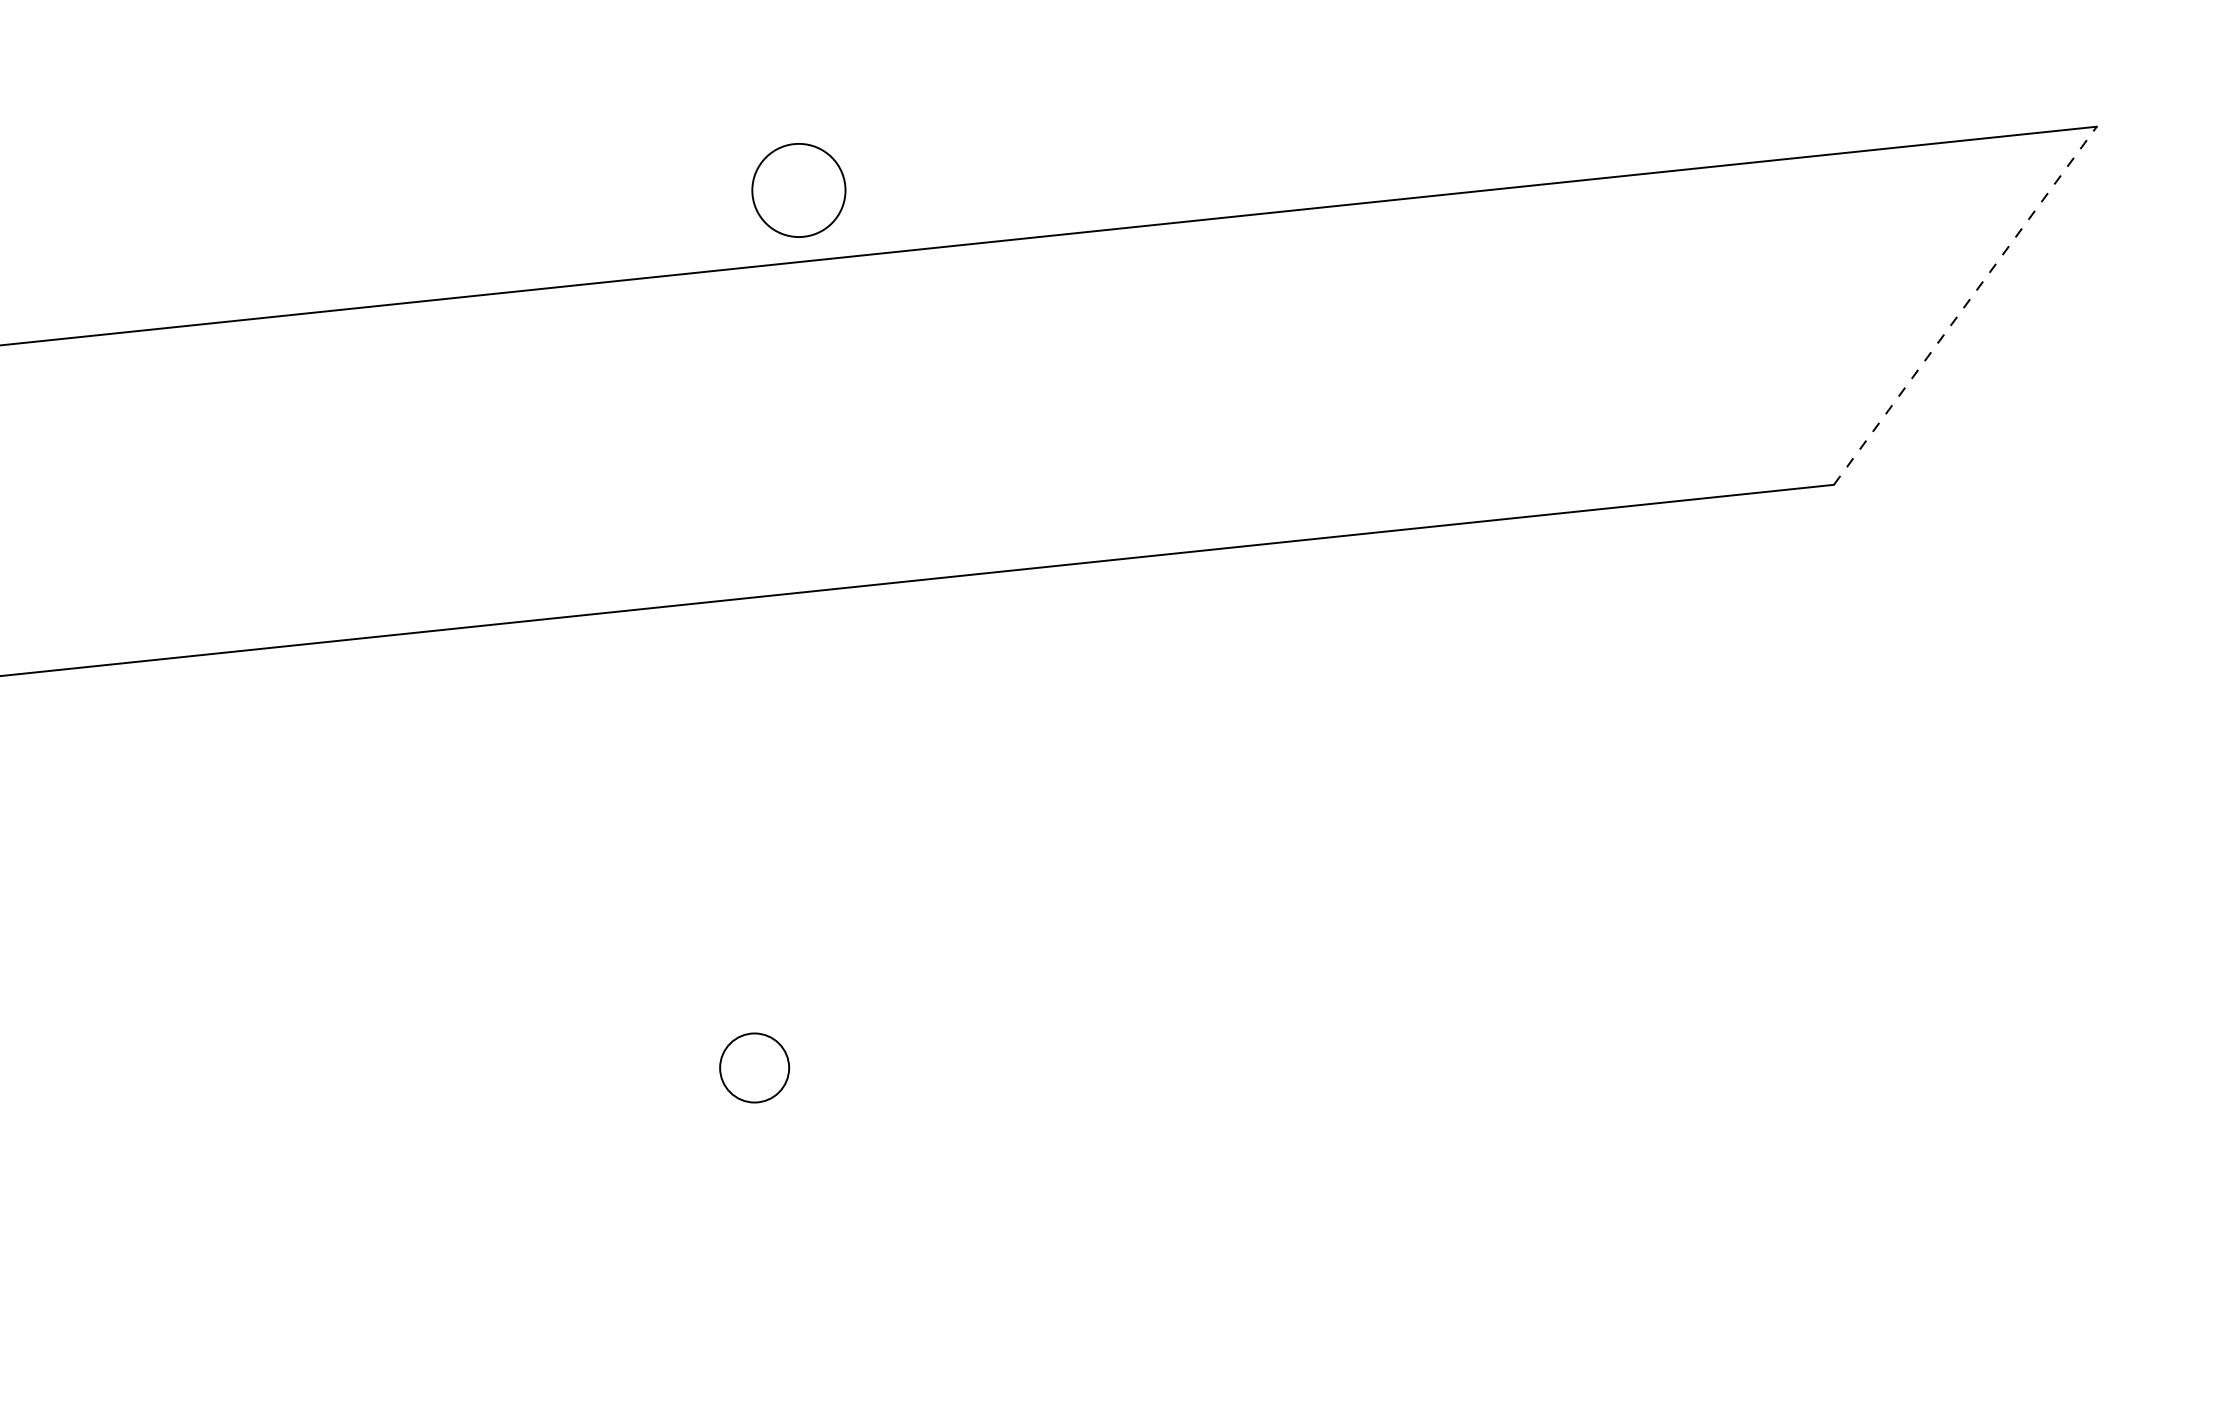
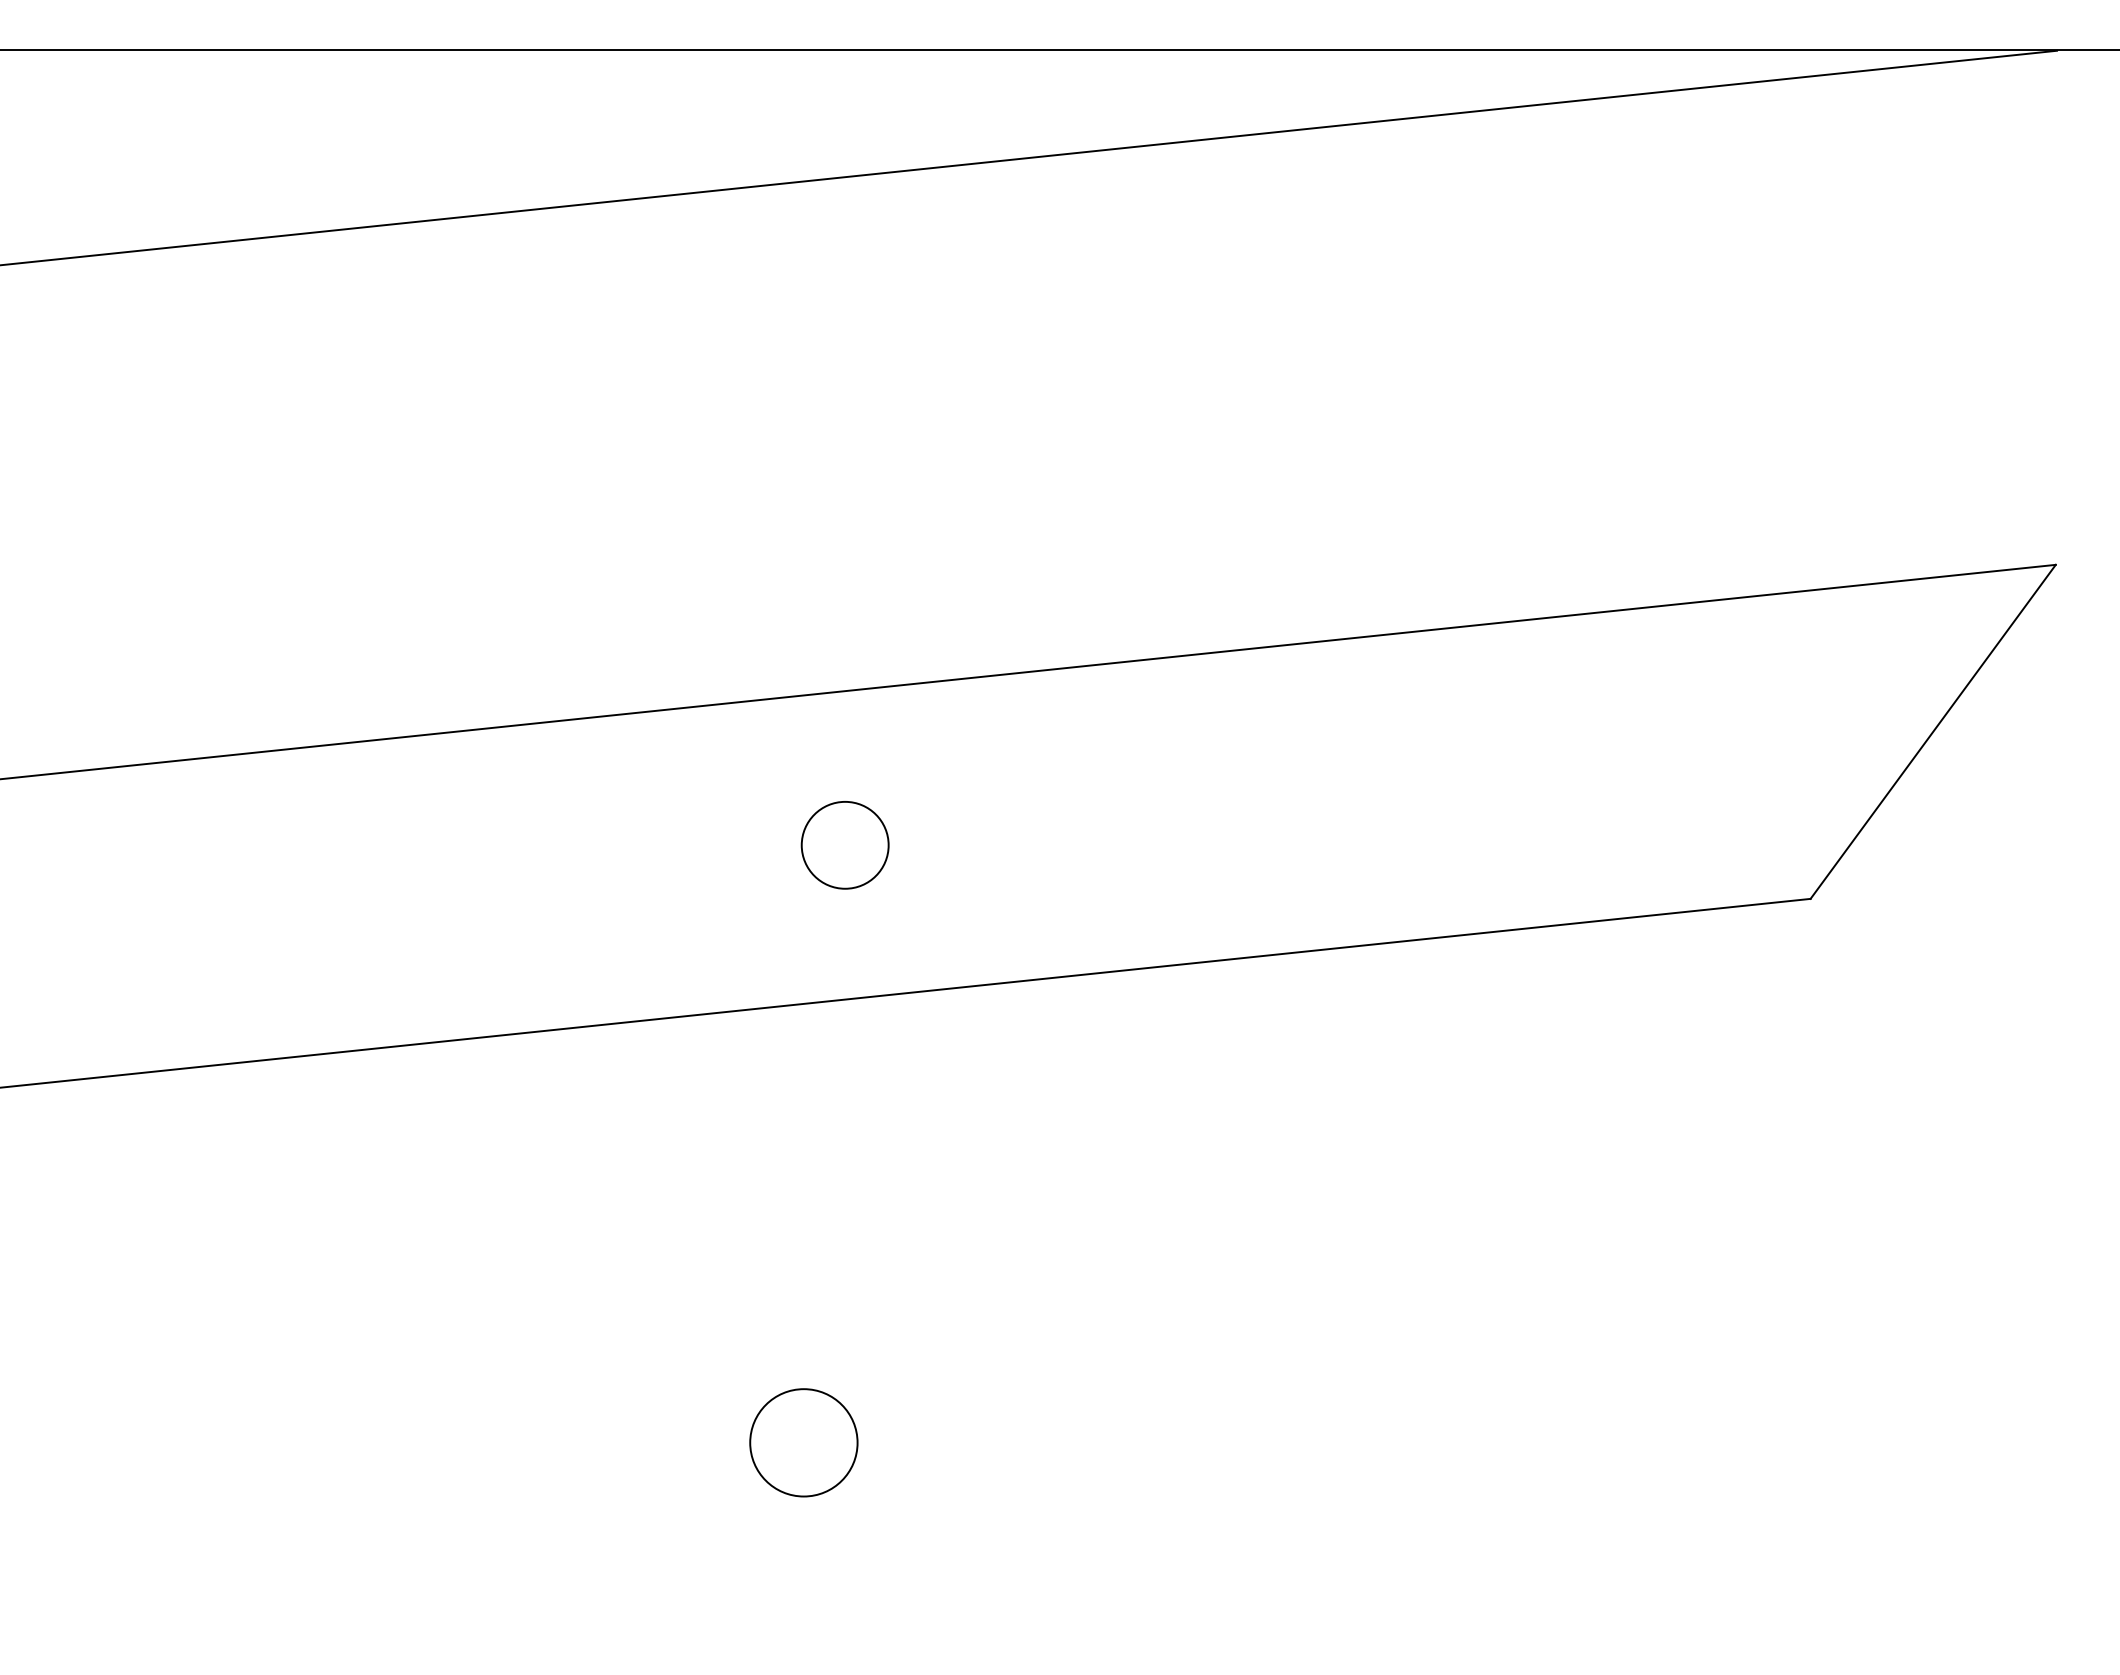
circle: (798, 190) -> (844, 845), moved
line: (1965, 305) -> (1933, 731), dashed -> solid
circle: (754, 1067) -> (803, 1442), size x1.67

